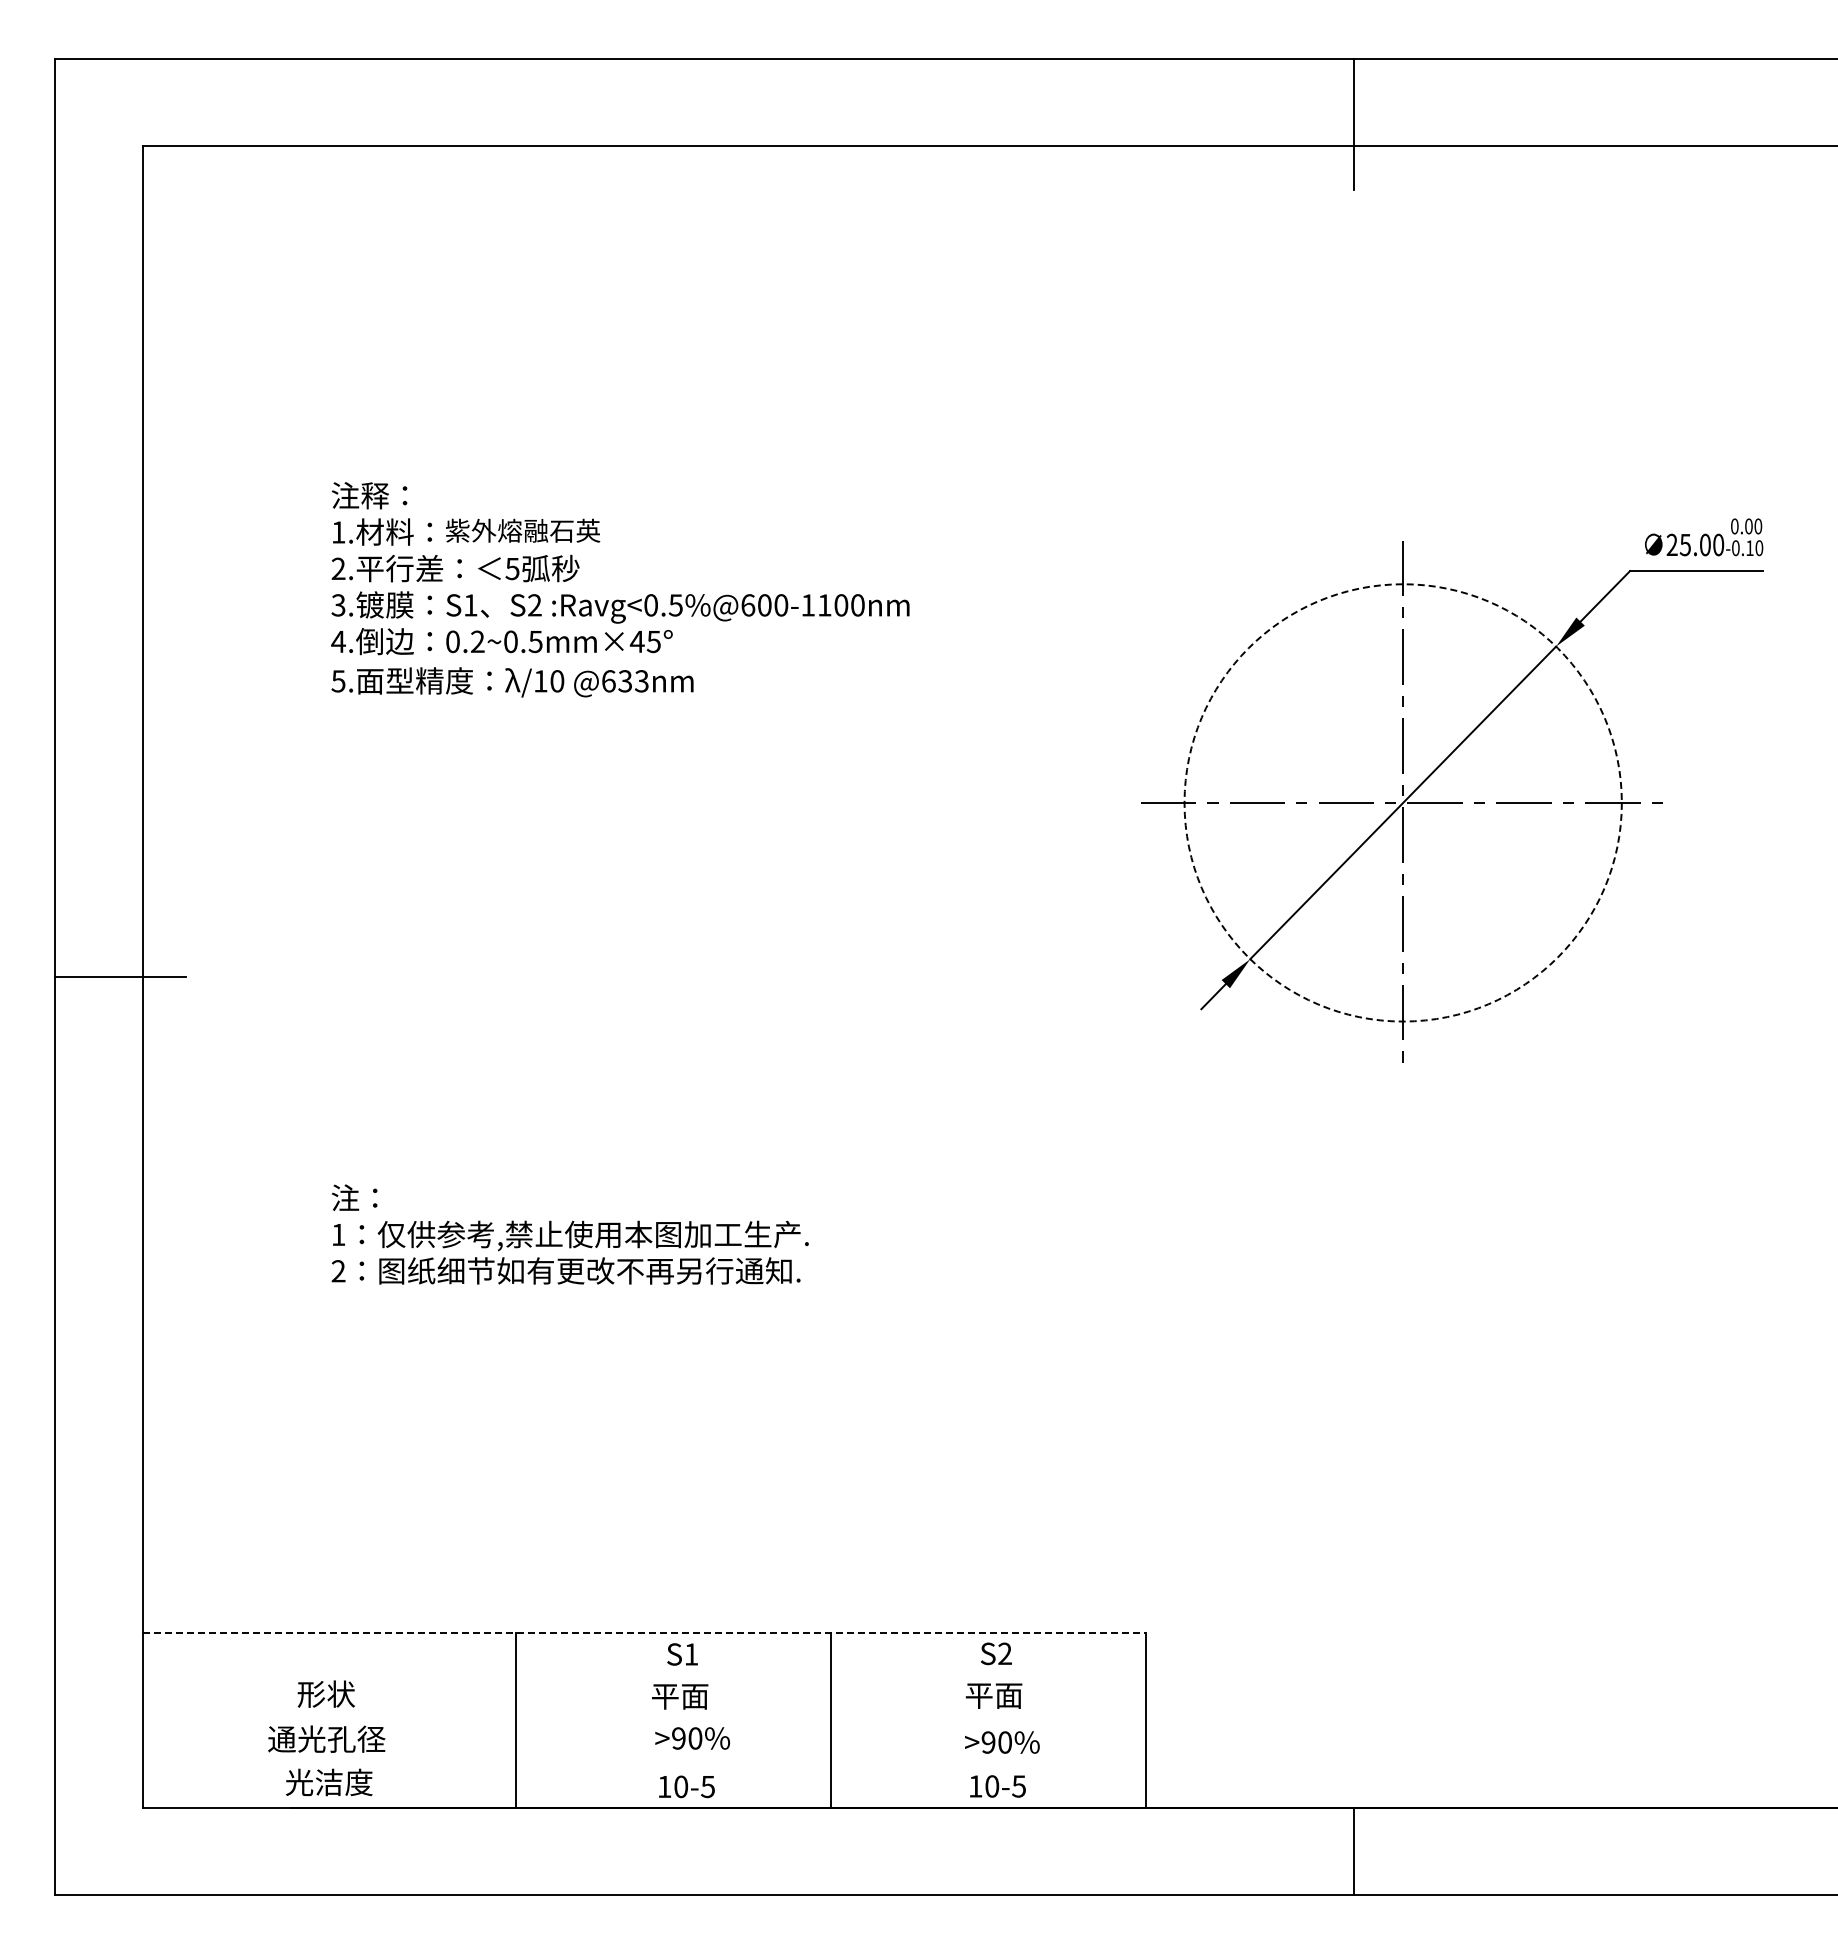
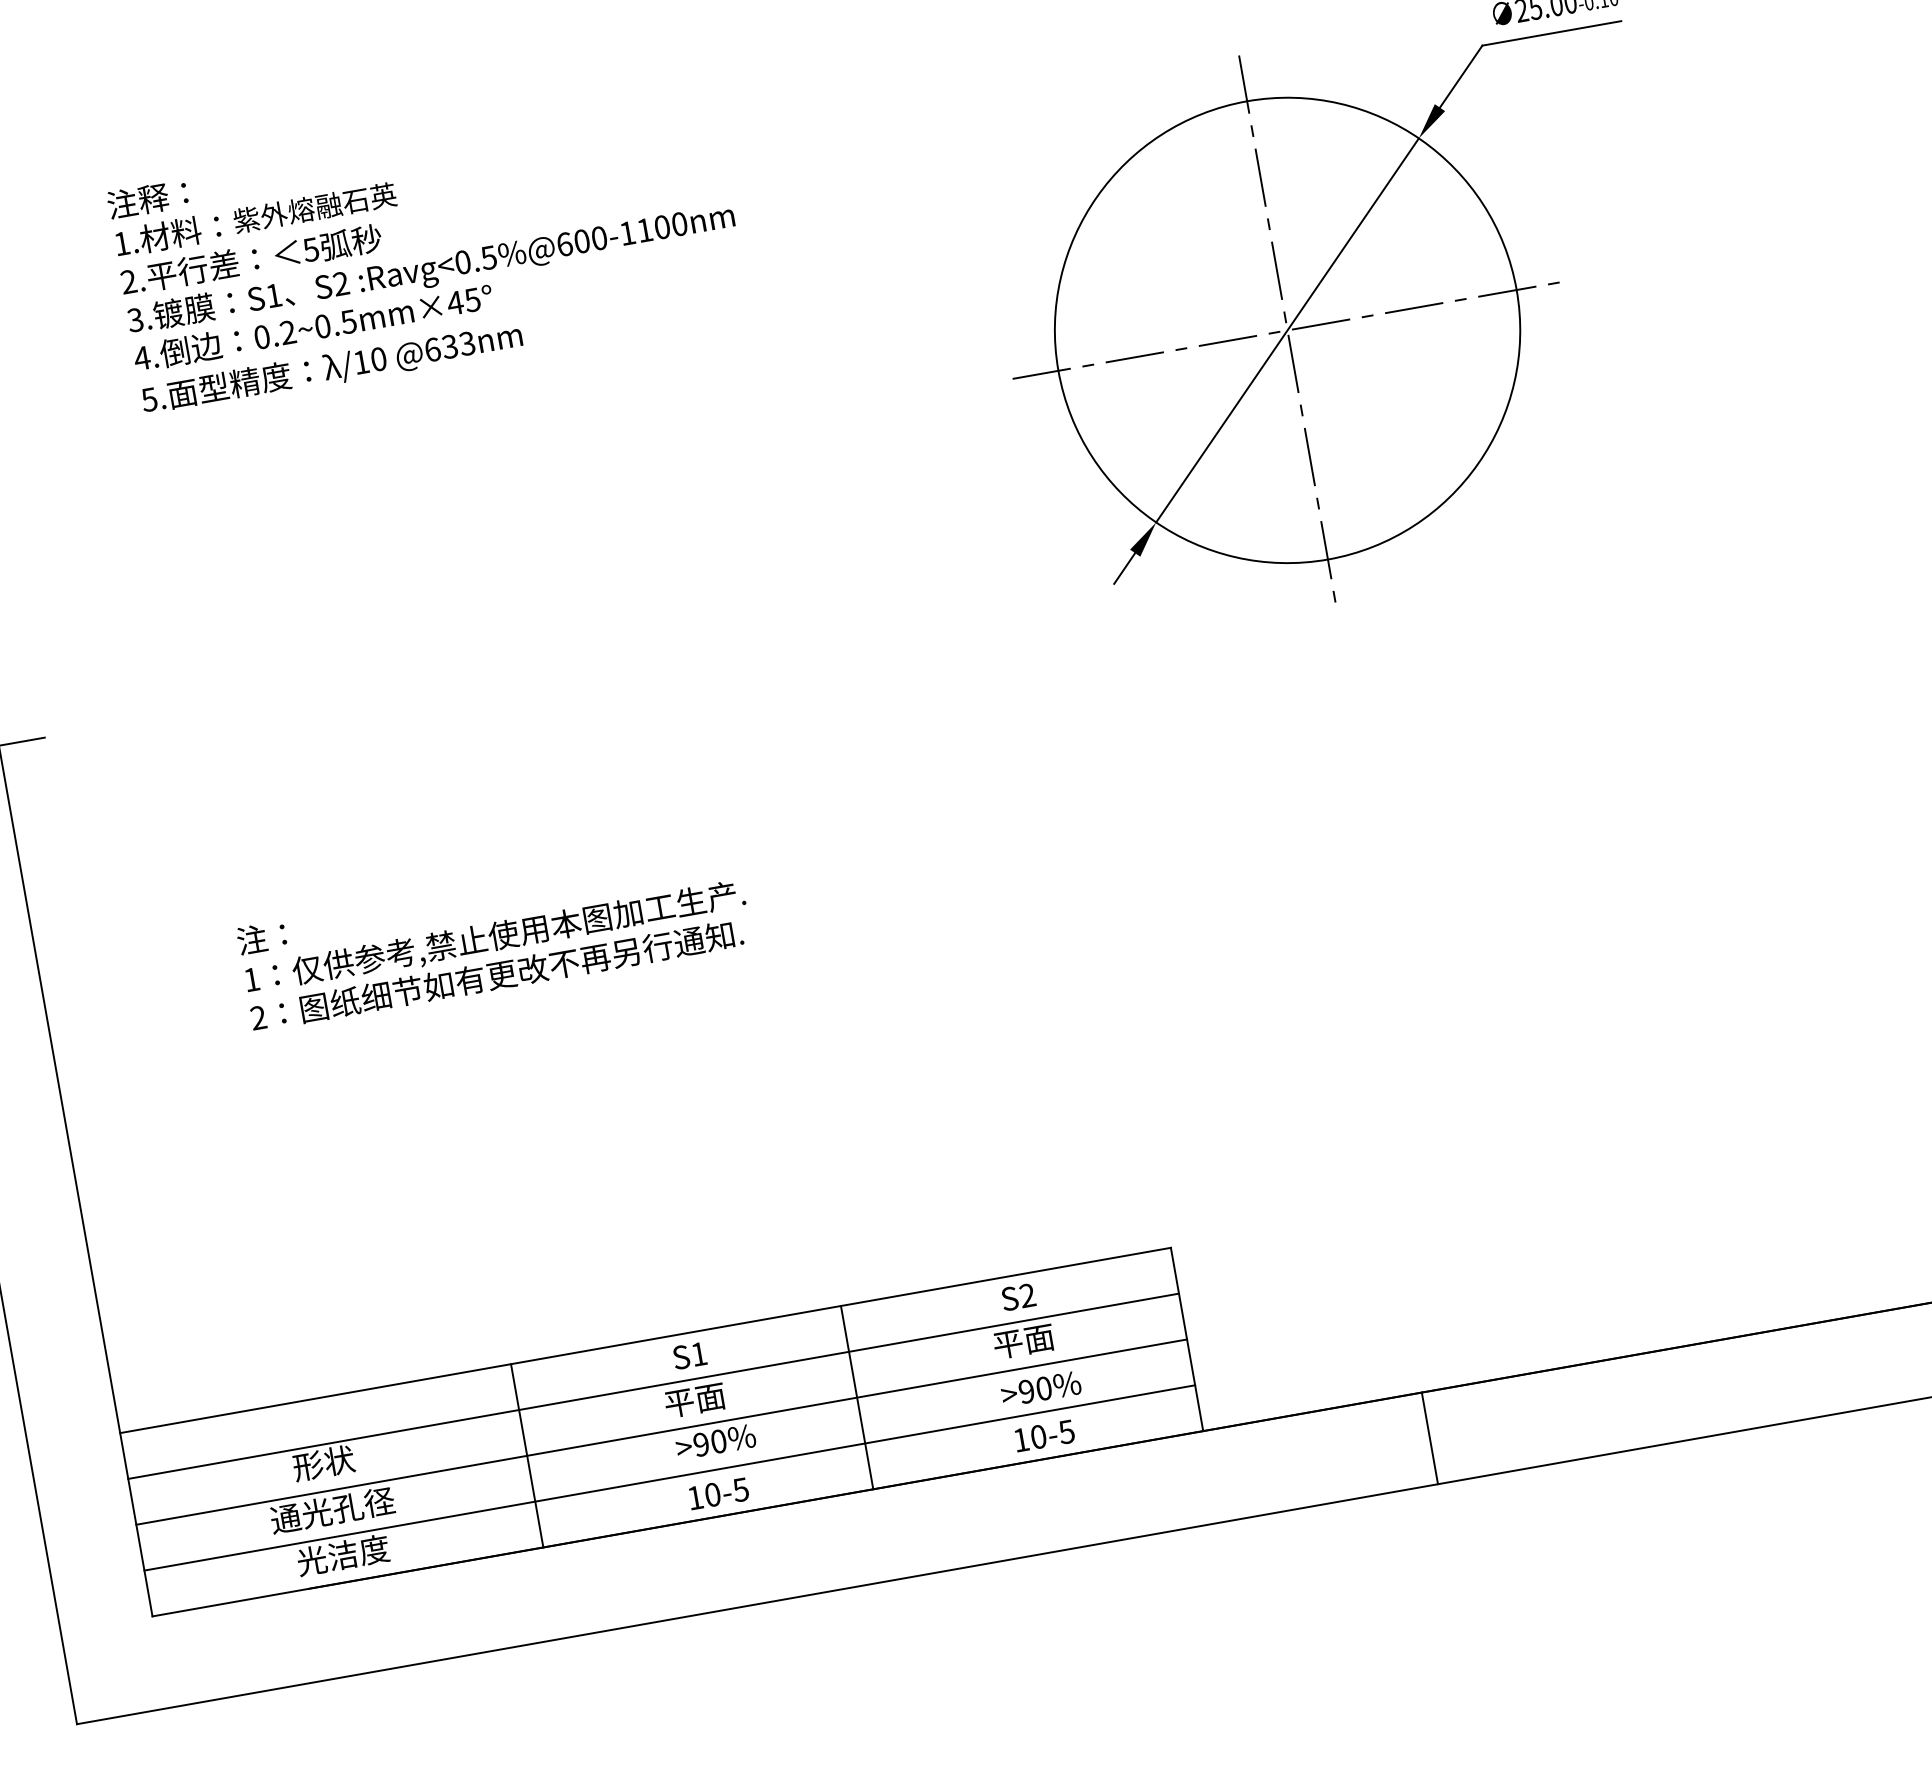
circle: (1402, 802) -> (1286, 330), dashed -> solid
line: (644, 1632) -> (645, 1339), dashed -> solid
line: (643, 1676) -> (652, 1386), added
line: (643, 1720) -> (661, 1432), added
line: (643, 1764) -> (669, 1478), added

